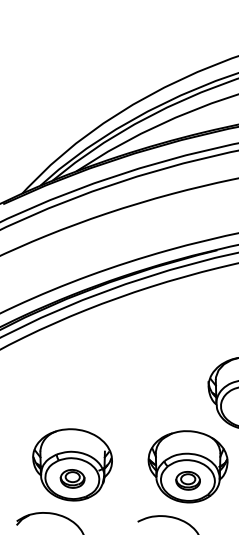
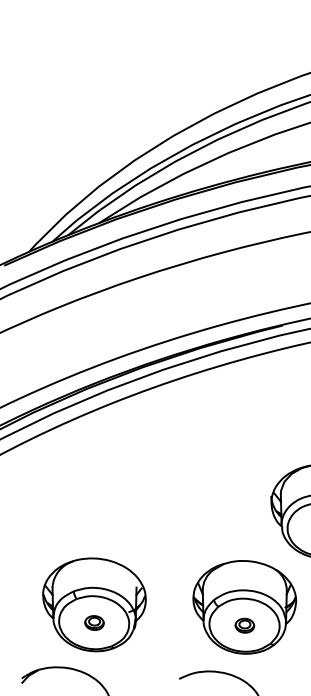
part: (72, 478) -> (94, 622), size x0.6
part: (187, 480) -> (244, 625), size x0.6

